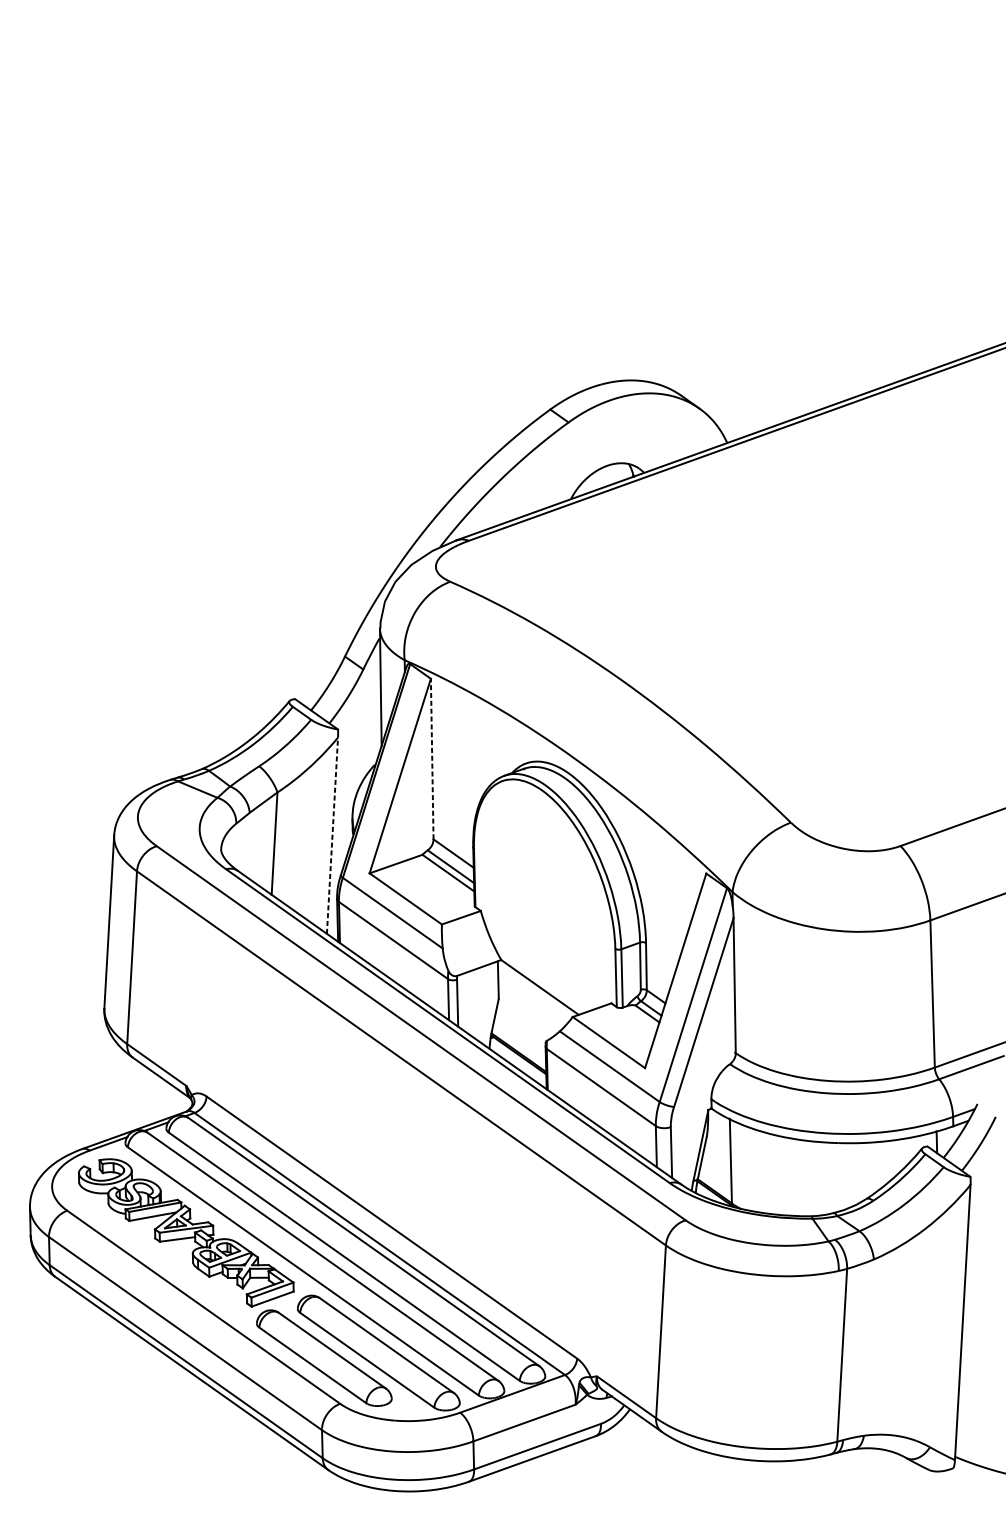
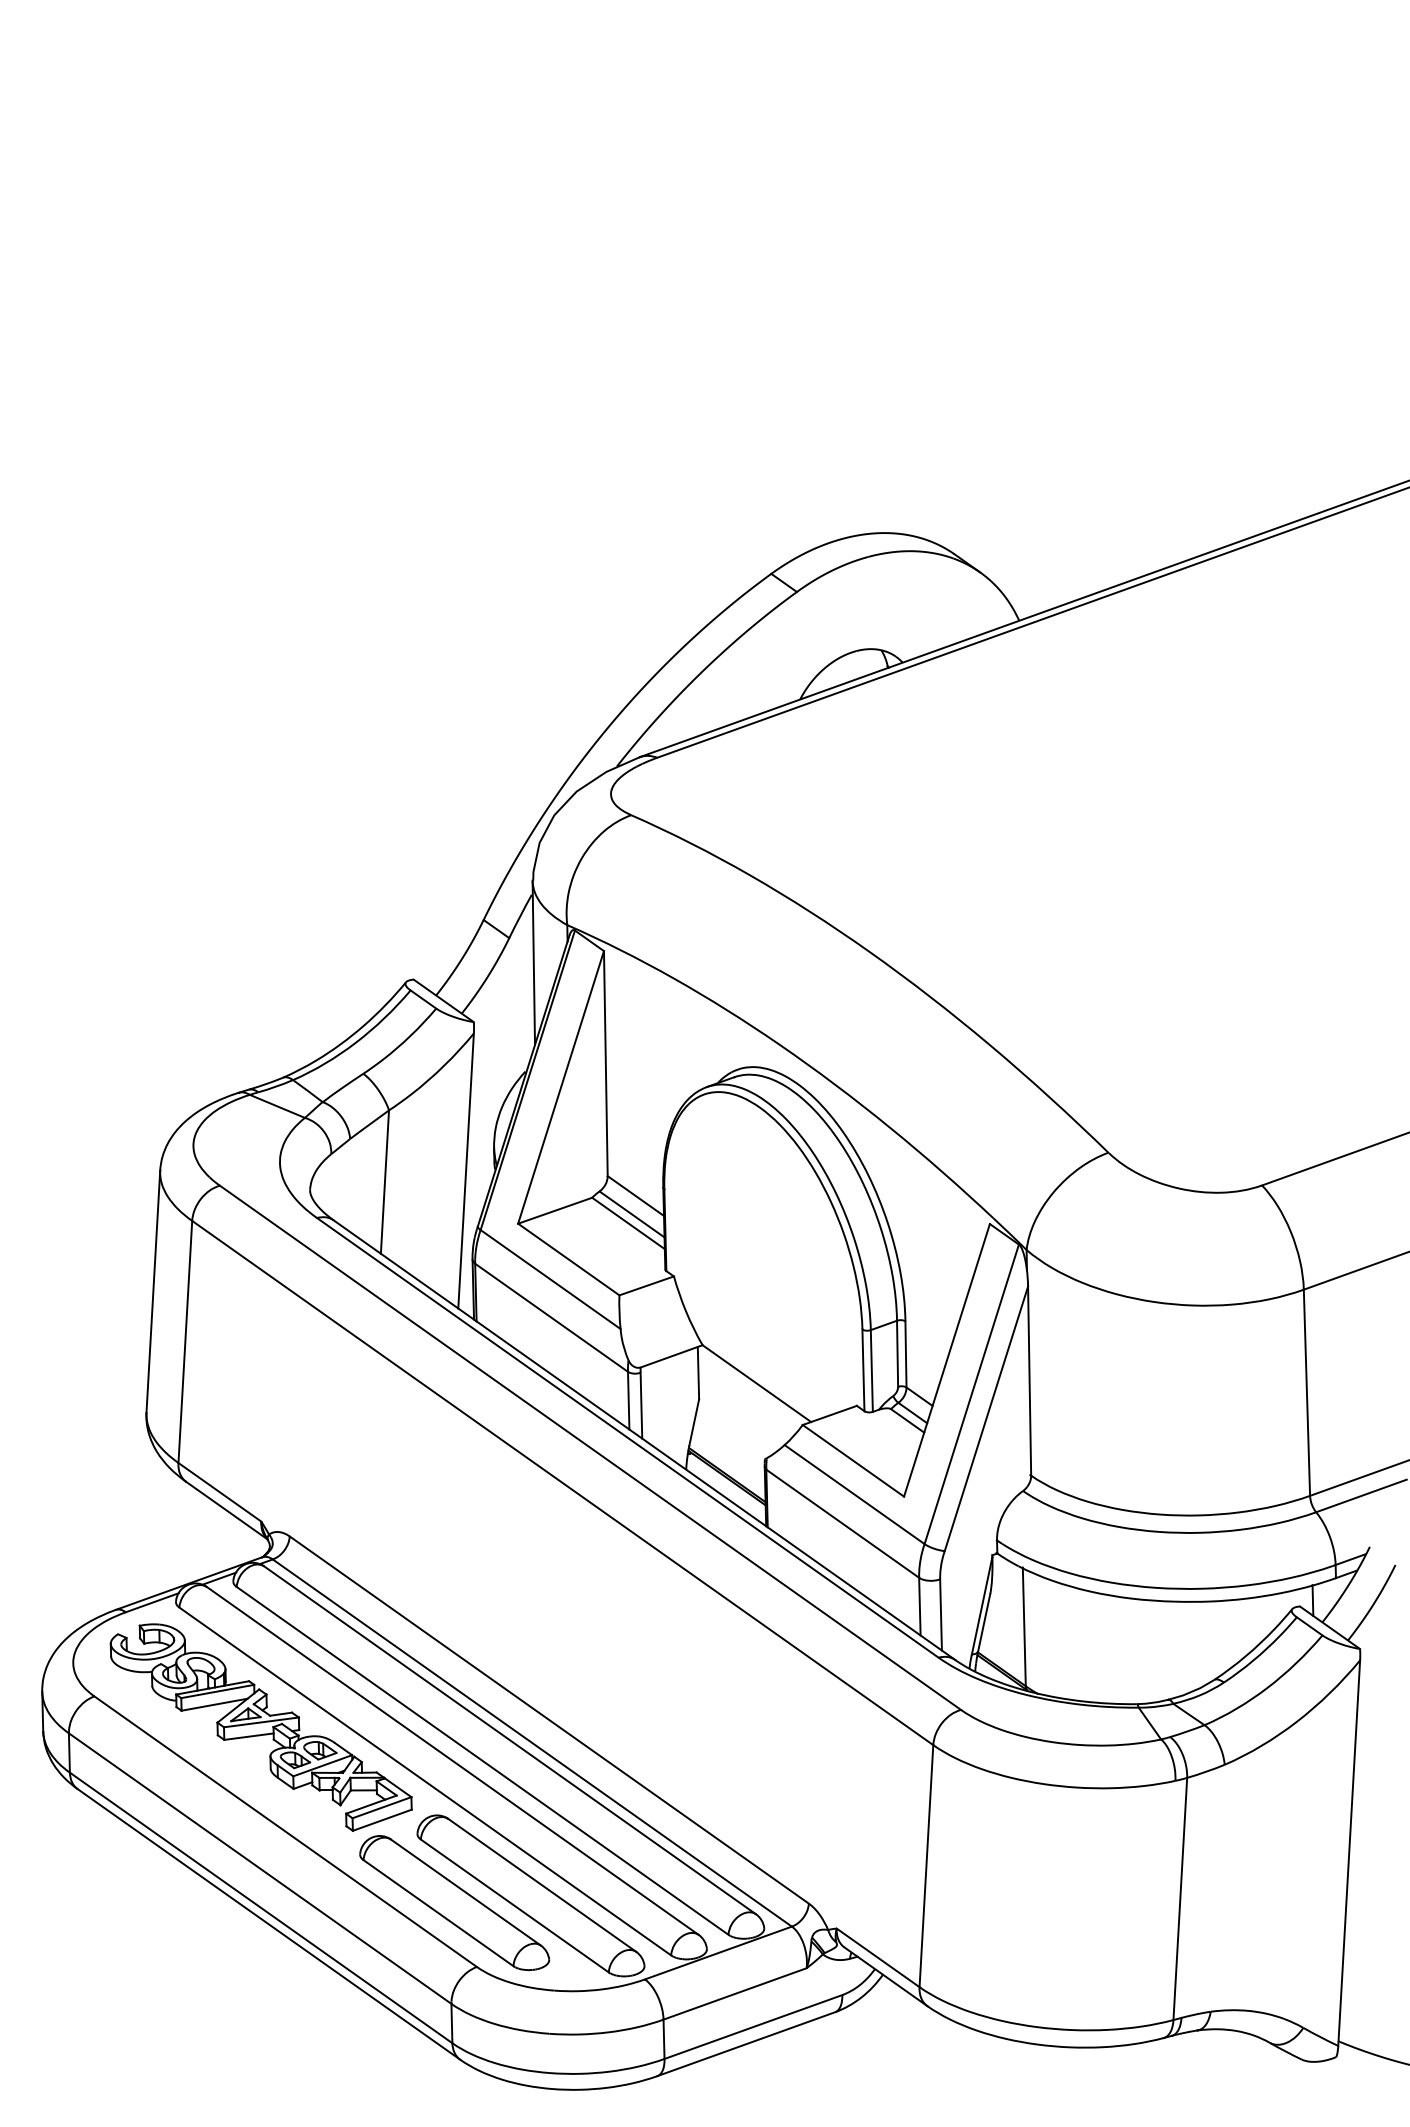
line: (431, 759) -> (605, 1063), dashed -> solid
line: (332, 835) -> (466, 1170), dashed -> solid

